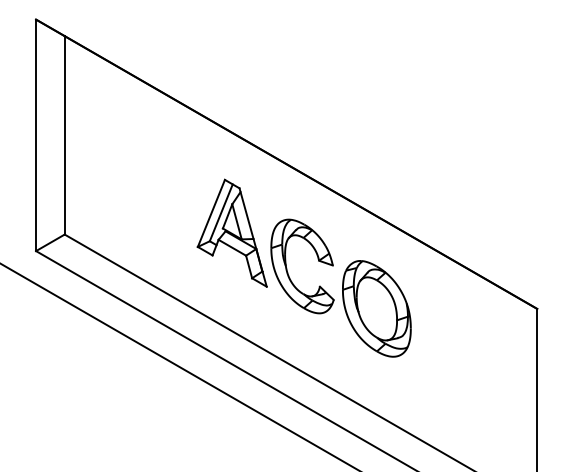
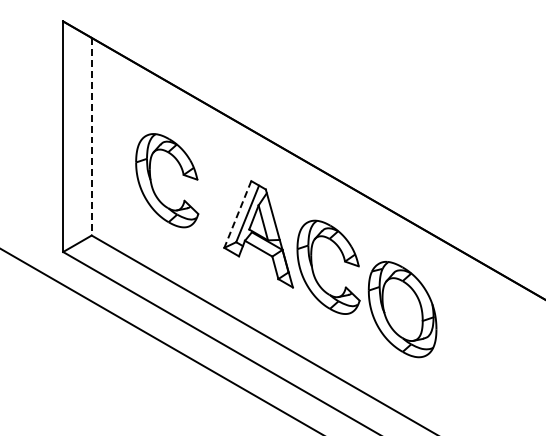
line: (64, 135) -> (91, 136), solid -> dashed
part: (125, 181) -> (152, 182), added
line: (211, 213) -> (237, 214), solid -> dashed

